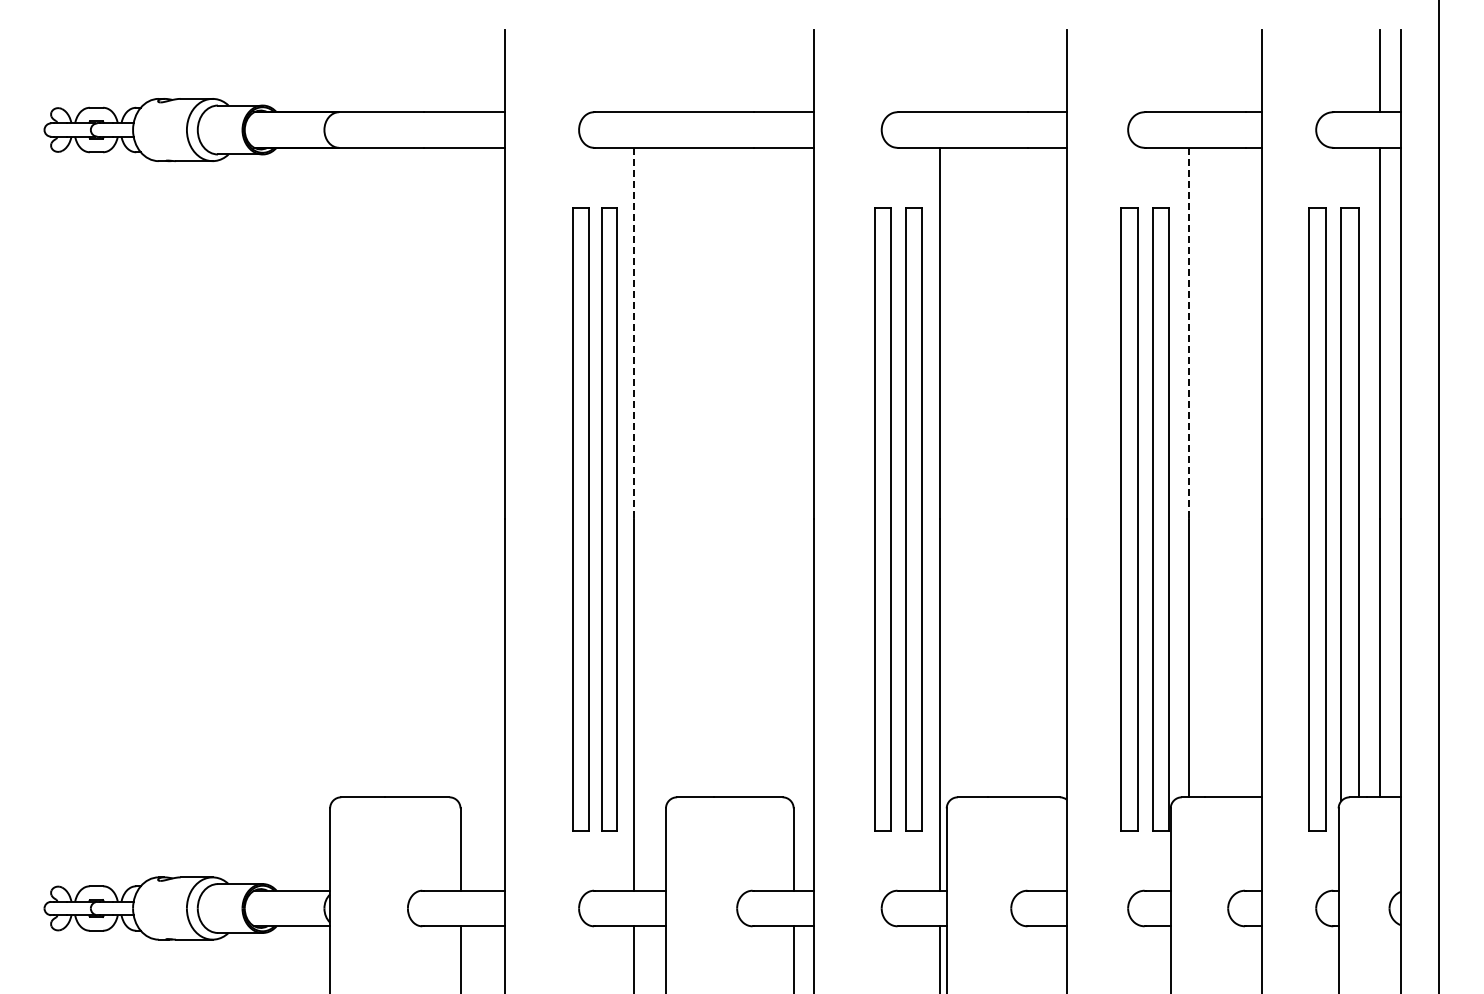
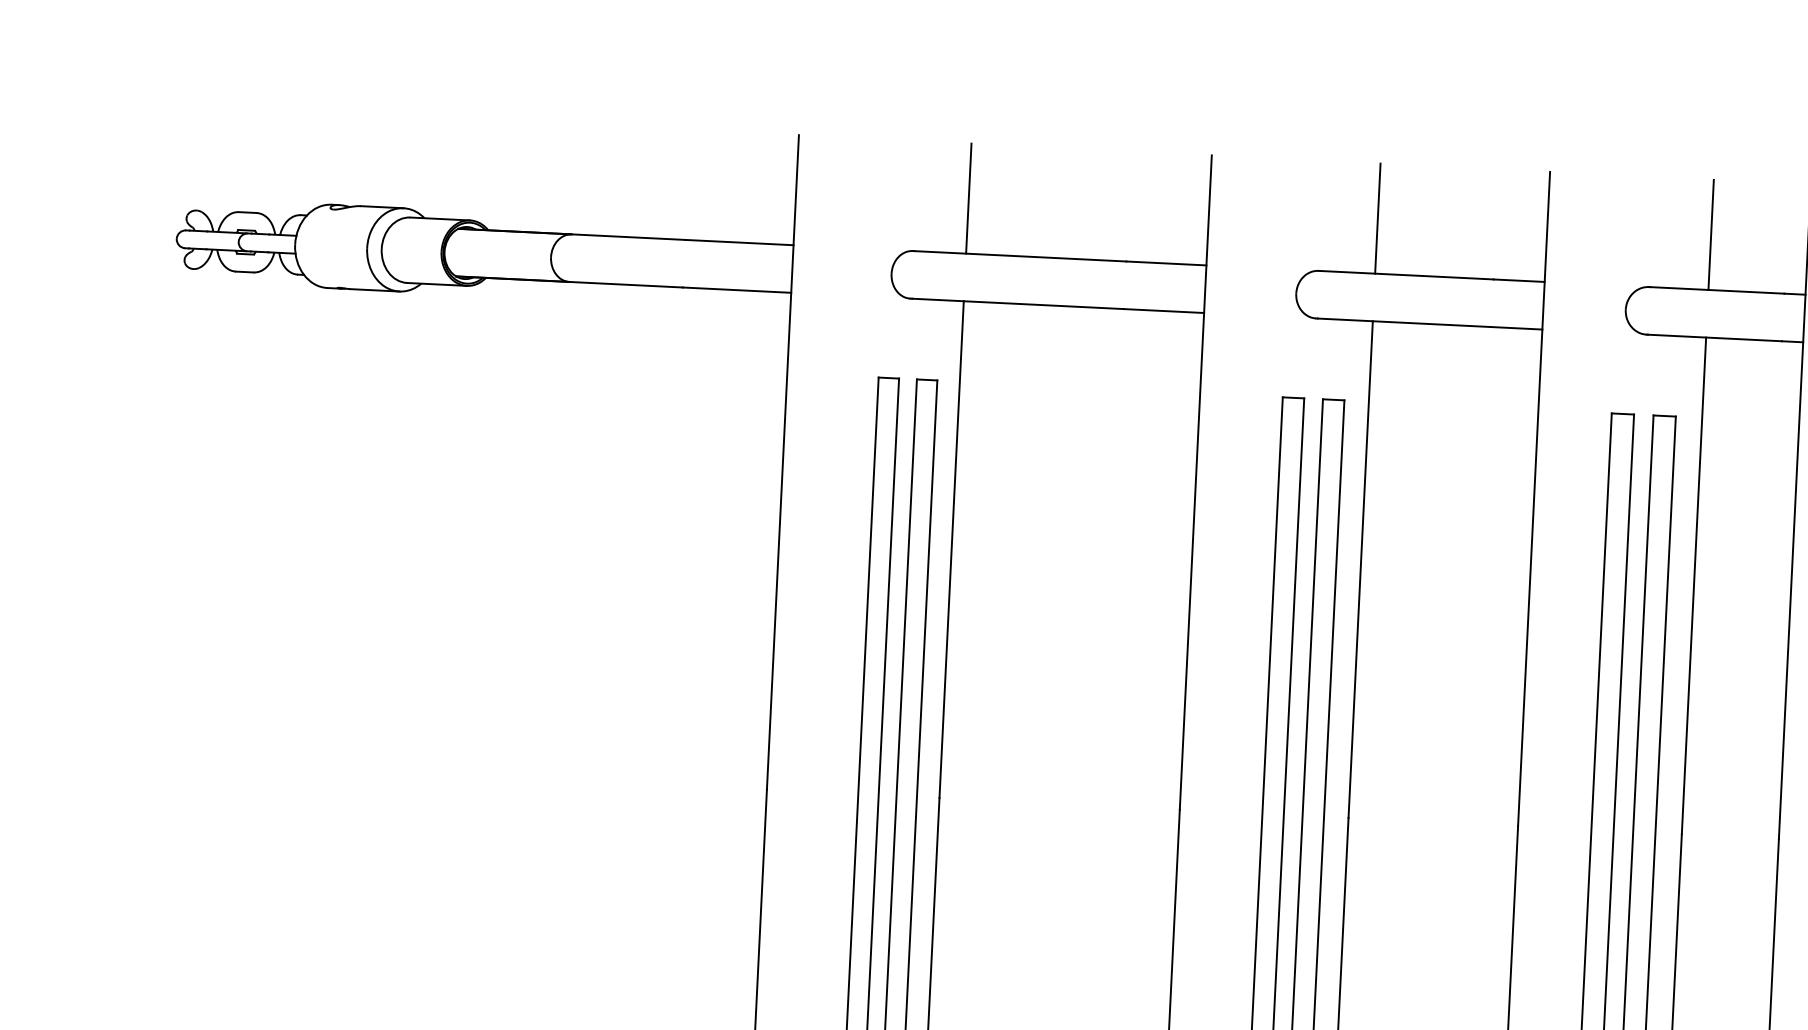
line: (633, 70) -> (968, 197), added
line: (939, 70) -> (1377, 217), added
line: (1189, 70) -> (1711, 234), added
line: (633, 333) -> (951, 549), dashed -> solid
line: (1189, 333) -> (1694, 585), dashed -> solid

